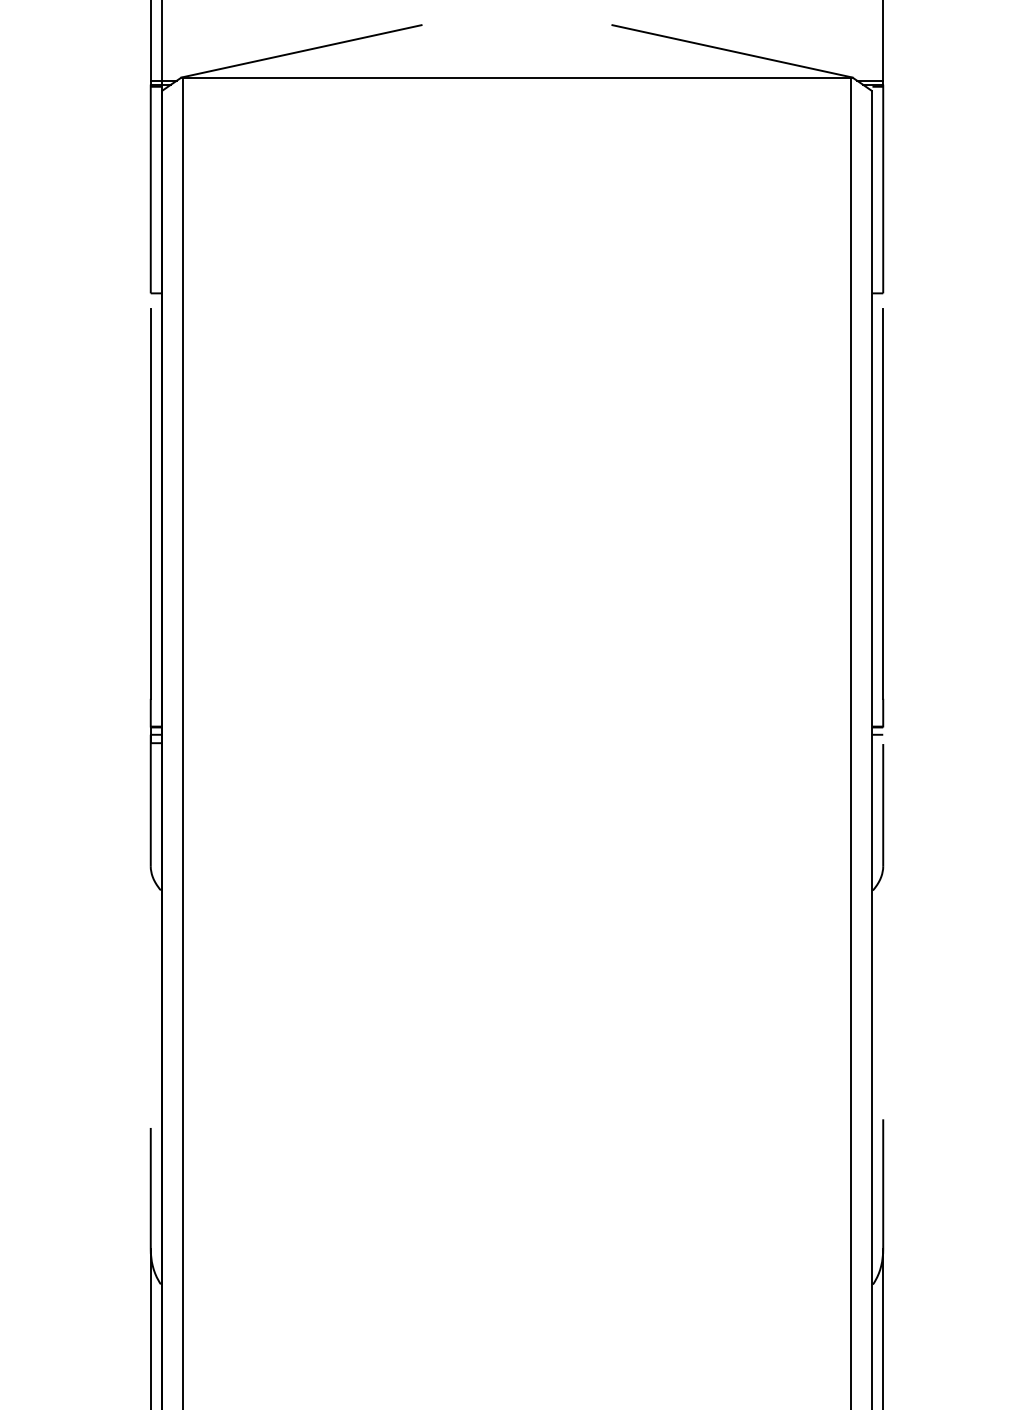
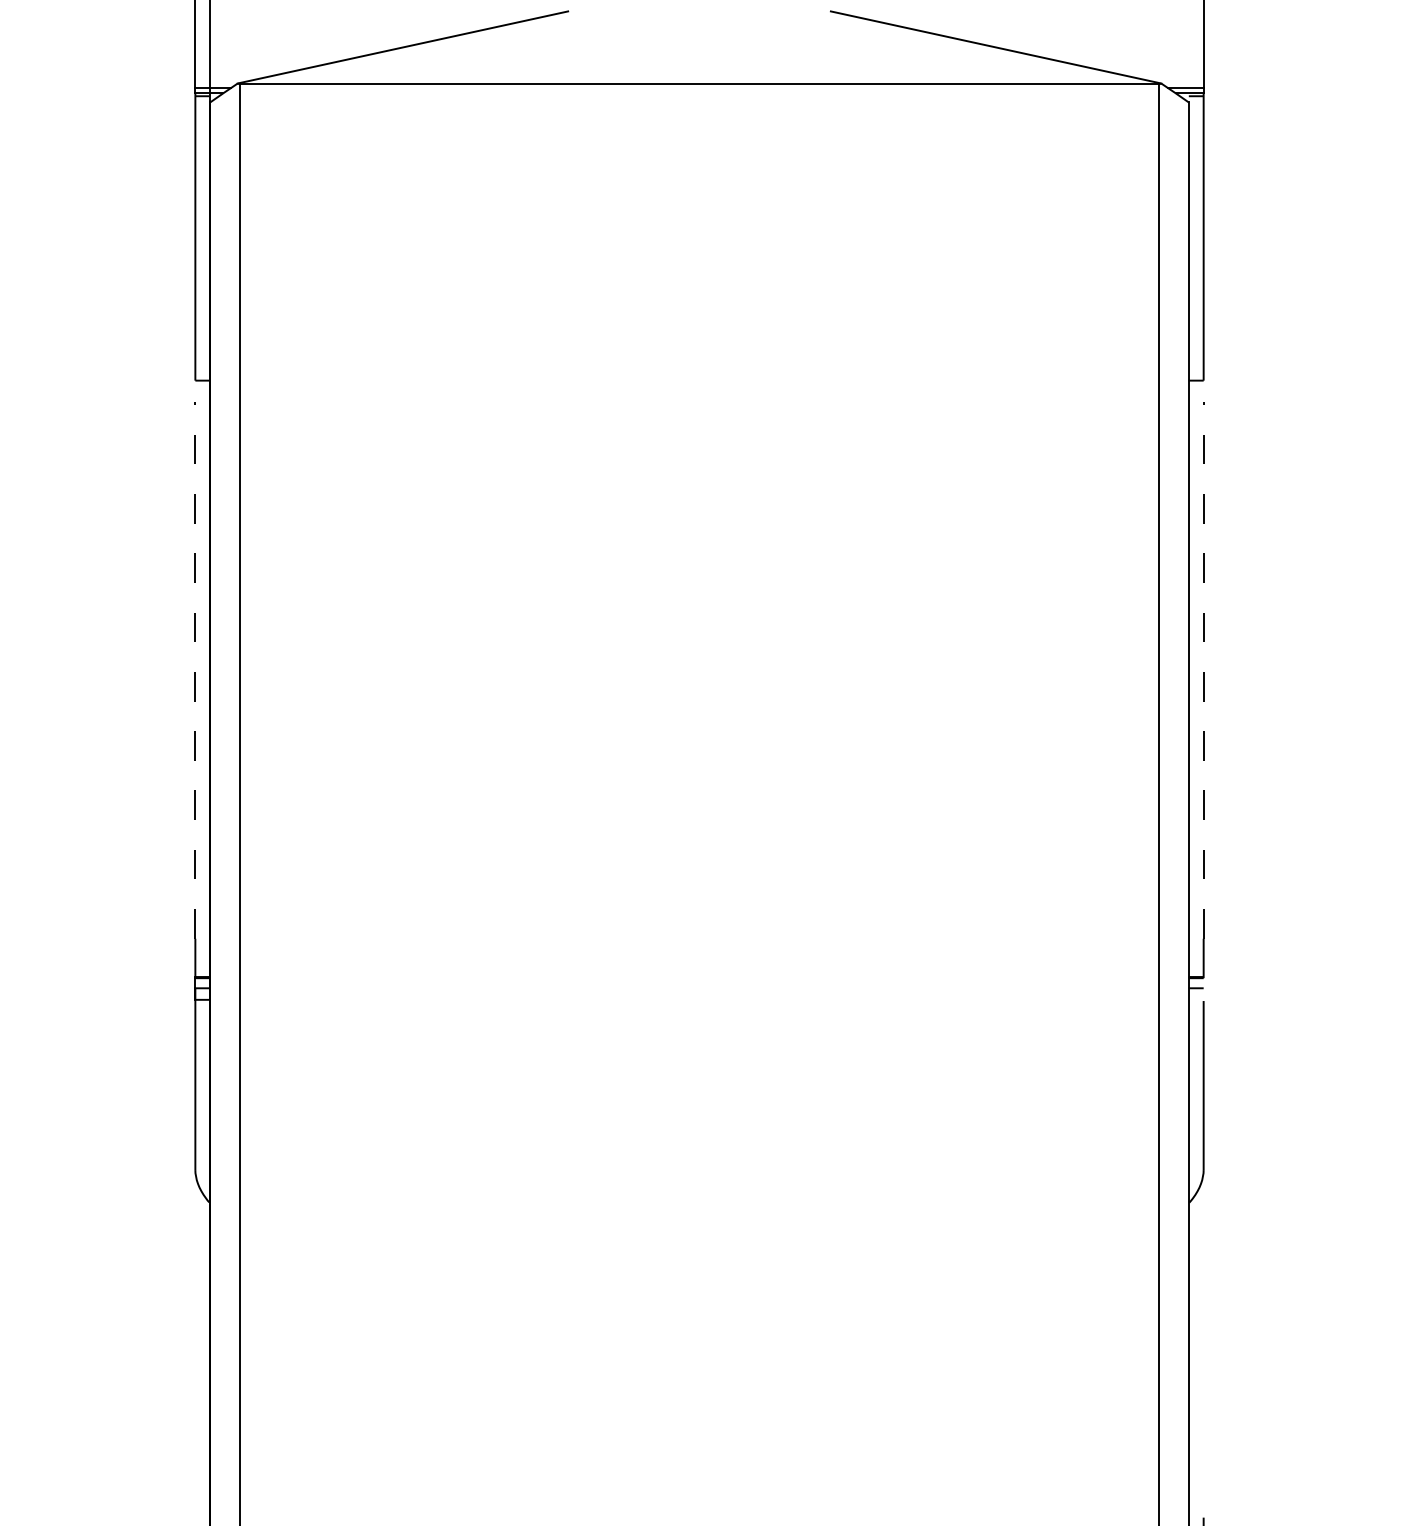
line: (150, 503) -> (194, 669), solid -> dashed
line: (883, 503) -> (1204, 669), solid -> dashed

